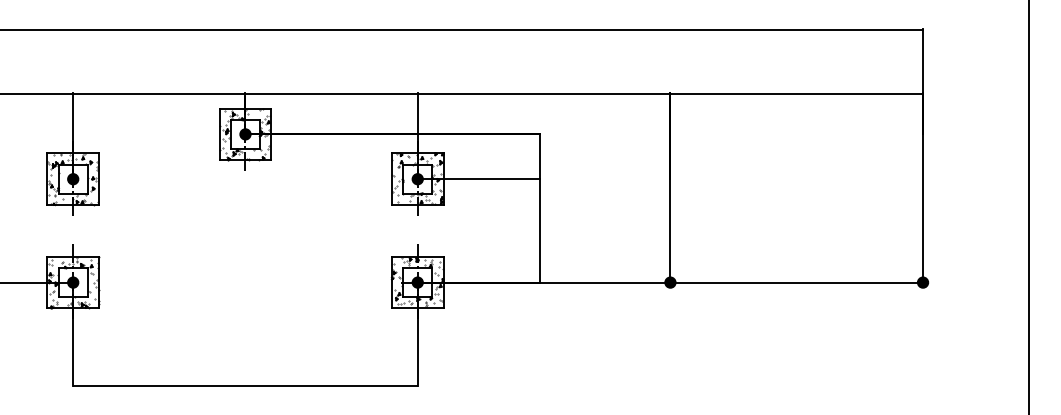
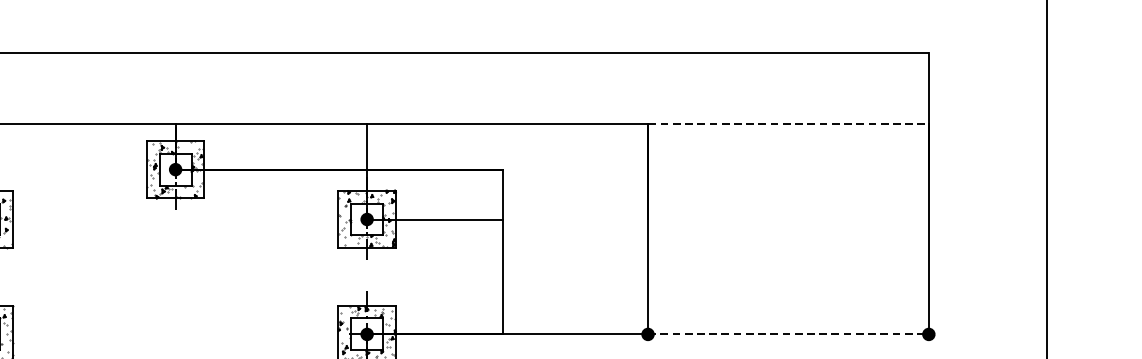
line: (796, 93) -> (788, 124), solid -> dashed
line: (797, 282) -> (789, 334), solid -> dashed

